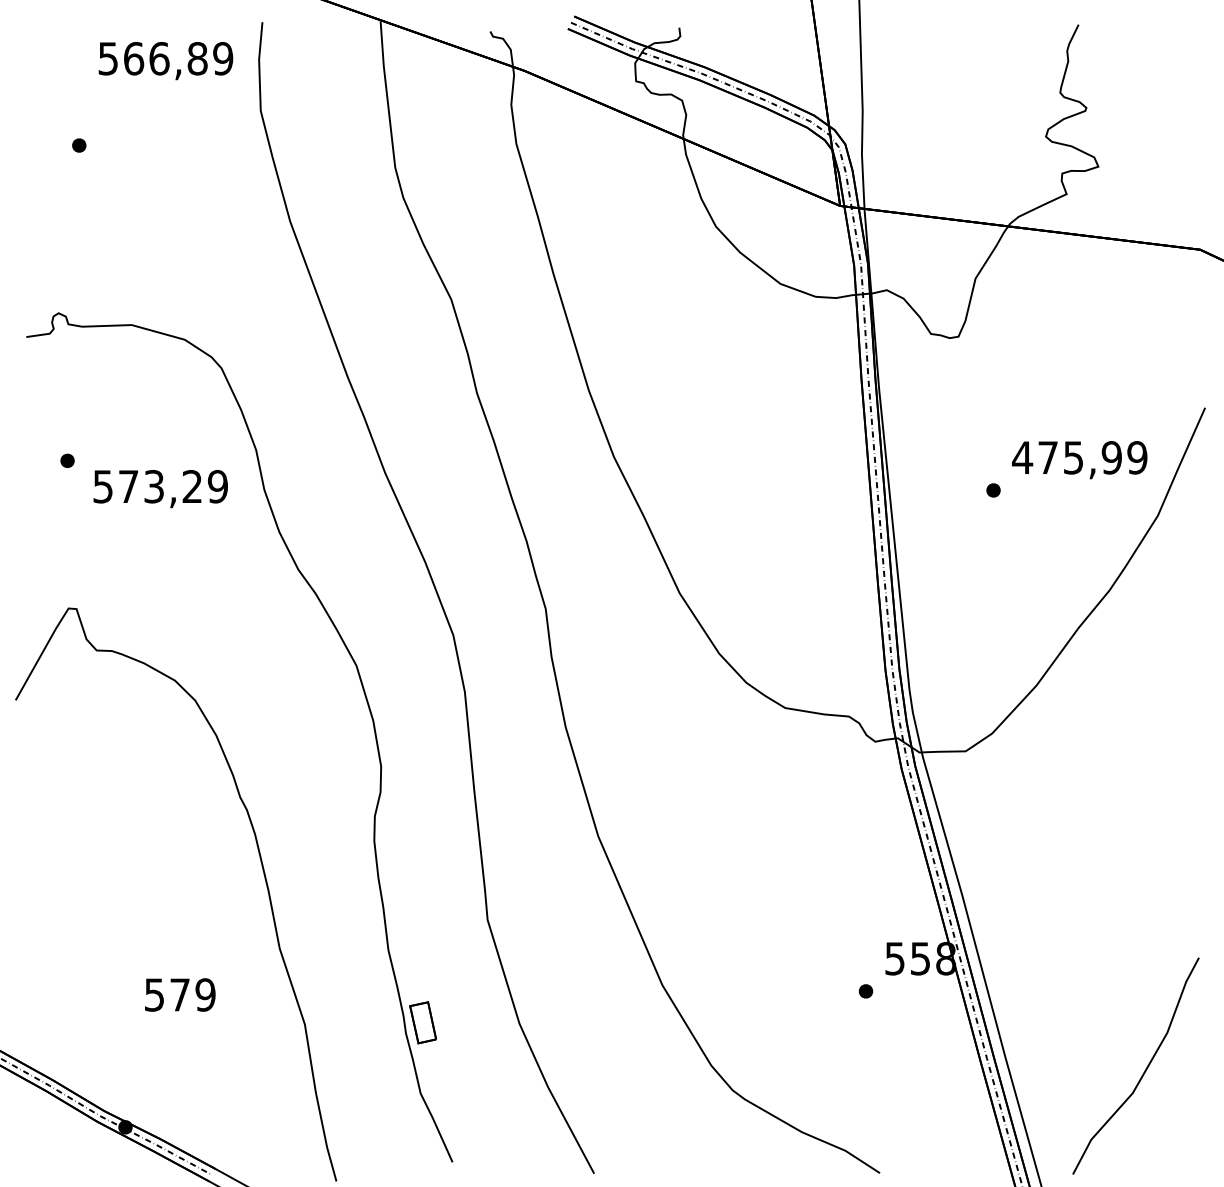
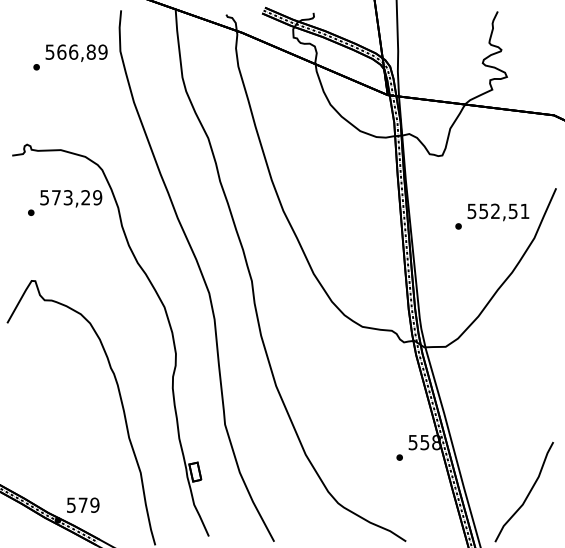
text: (165, 59) -> (76, 52), moved
text: (1080, 458) -> (498, 211), 475,99 -> 552,51
text: (161, 488) -> (71, 198), moved
text: (180, 993) -> (83, 504), moved

